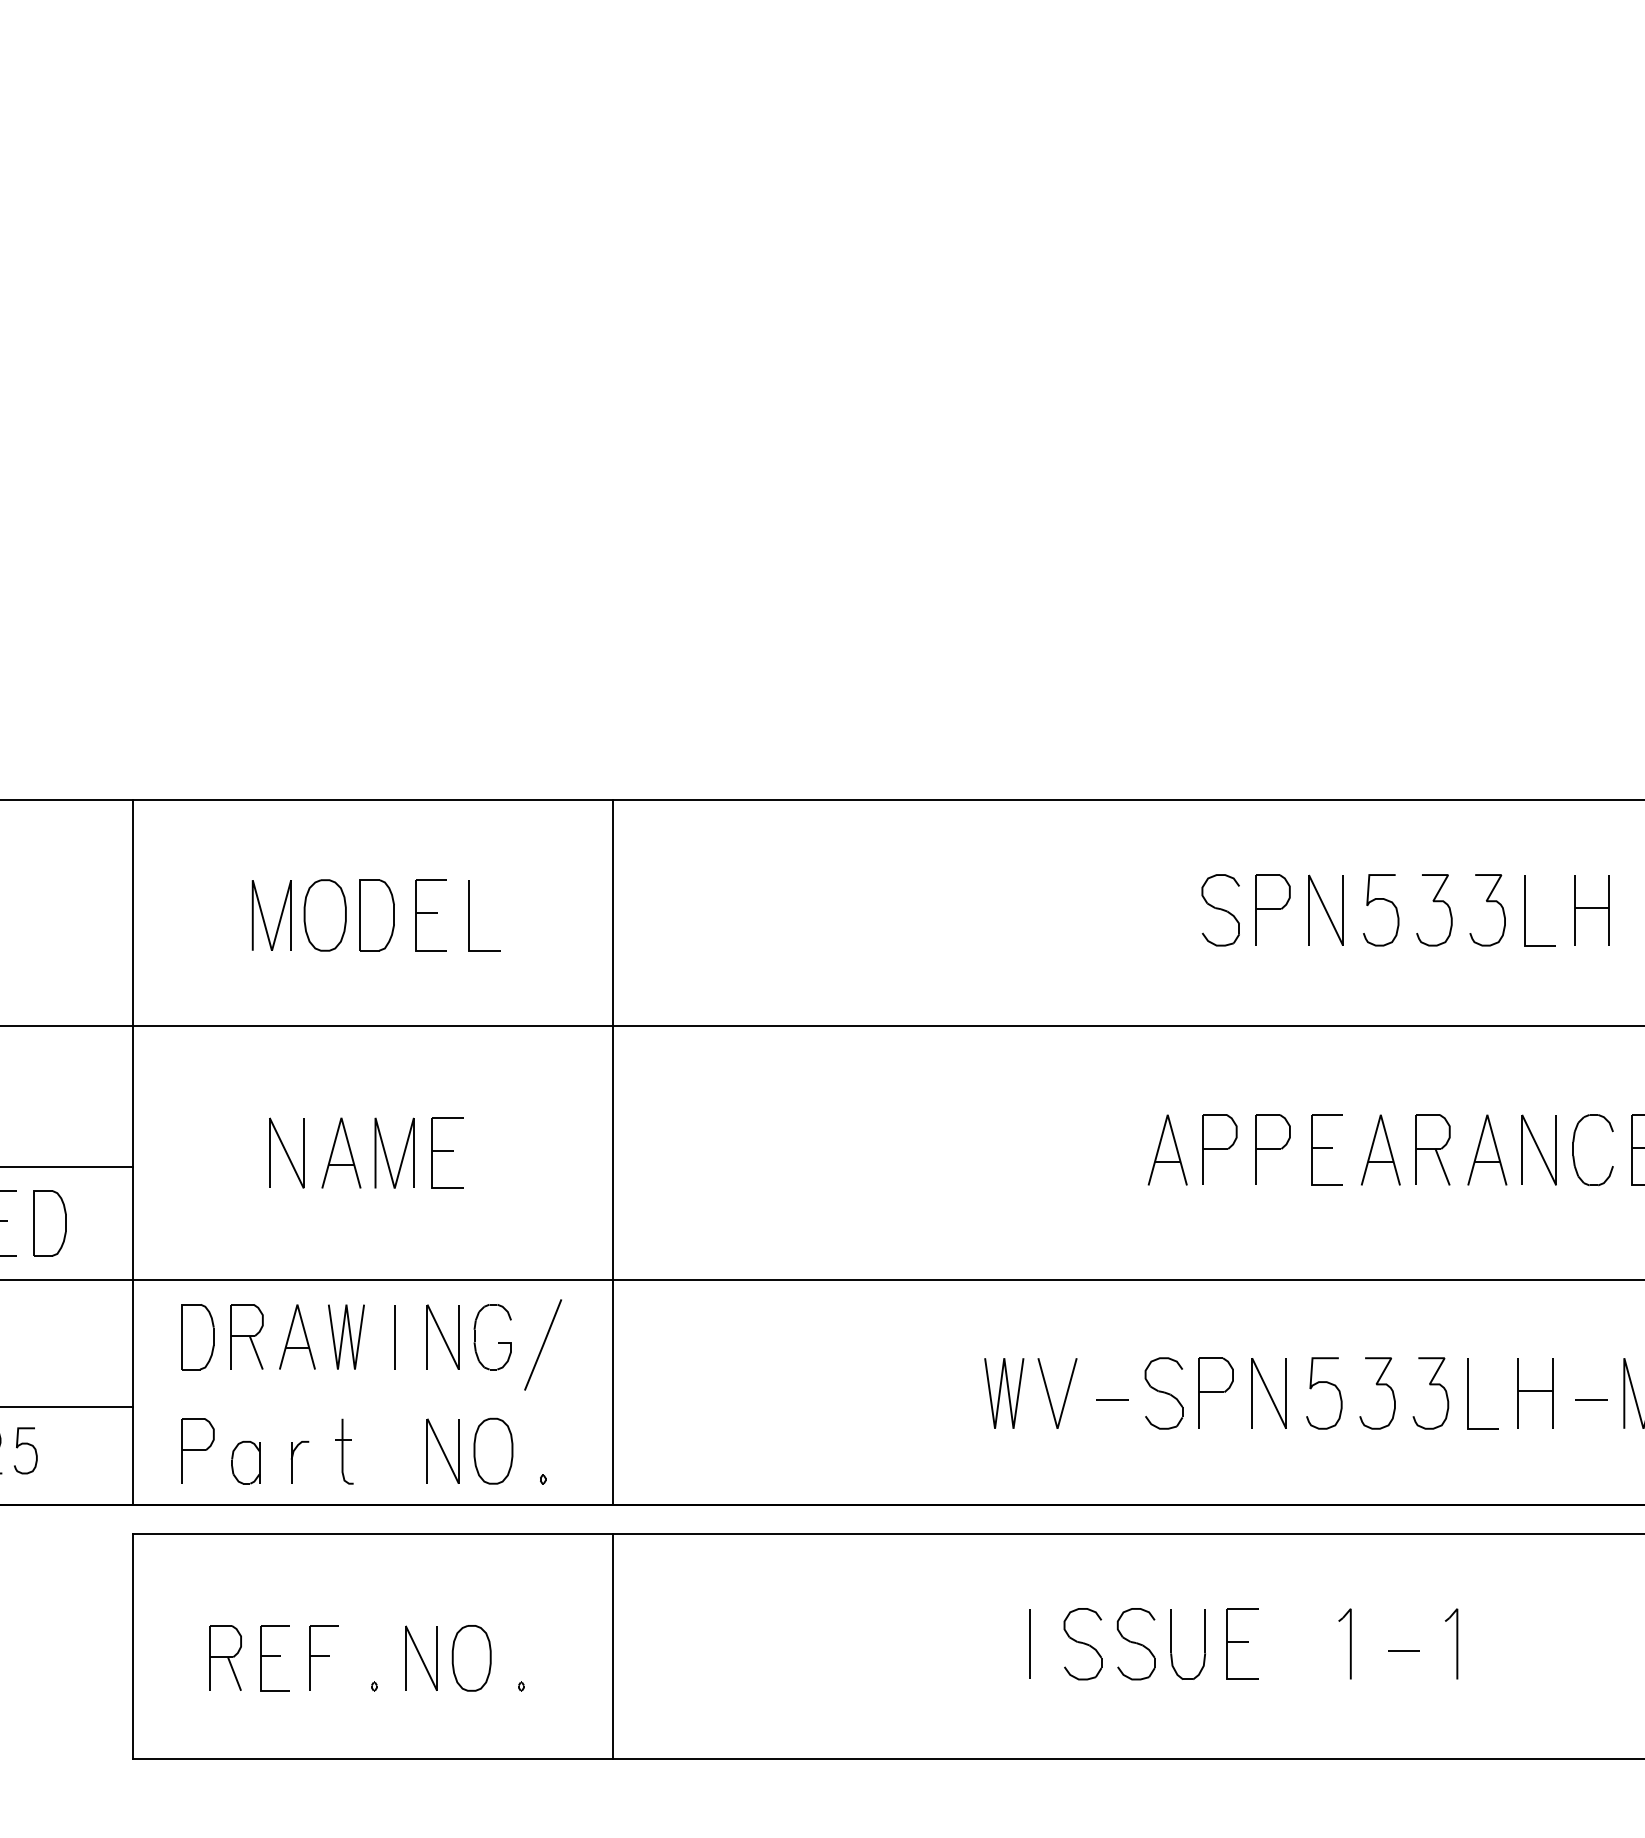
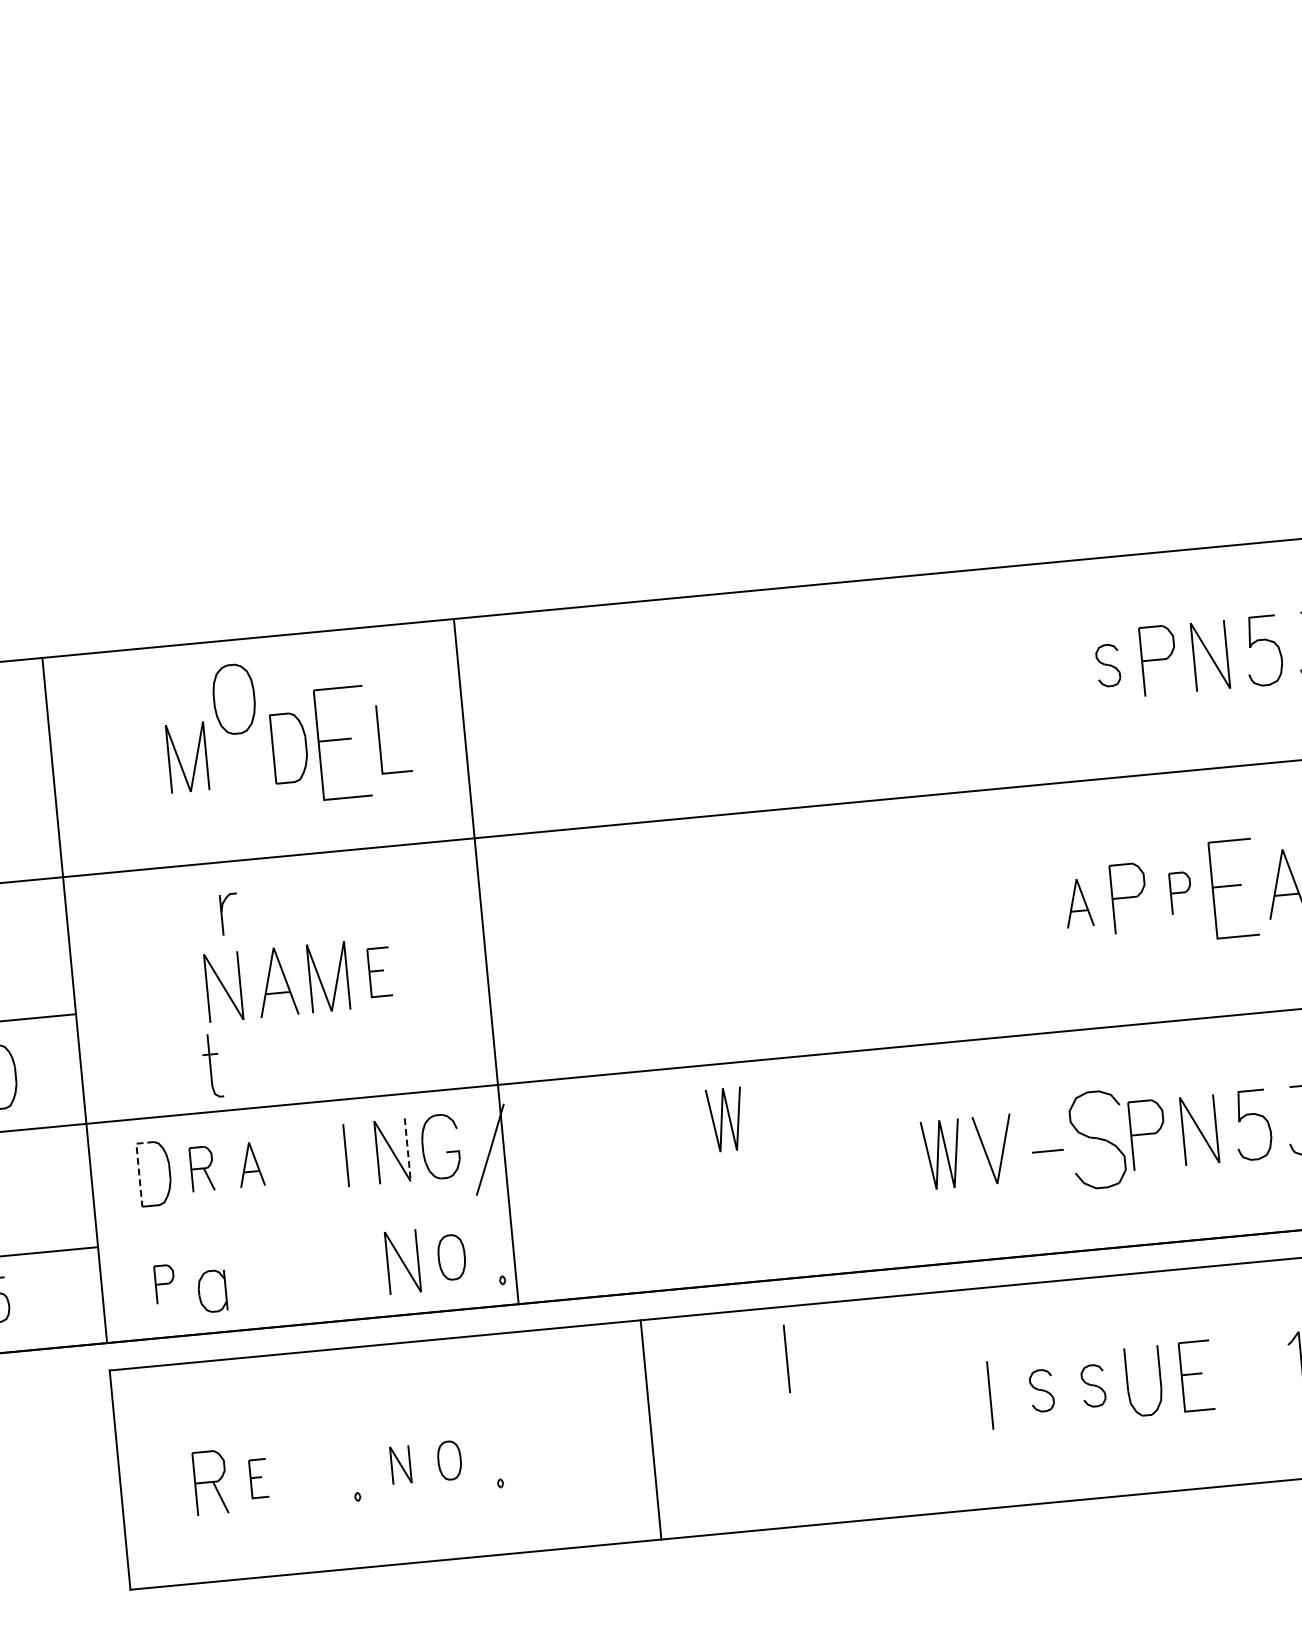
part: (1220, 910) -> (1108, 665), size x0.6
part: (324, 915) -> (233, 699), moved
part: (430, 915) -> (341, 743), size x1.6
part: (1167, 1149) -> (1078, 902), size x0.7
part: (1272, 1149) -> (1180, 893), size x0.6
part: (1326, 1149) -> (1232, 888), size x1.4
part: (447, 1152) -> (379, 971), size x0.7
line: (613, 1152) -> (486, 961), moved
line: (182, 1327) -> (138, 1165), solid -> dashed
part: (246, 1336) -> (201, 1168), size x0.7
part: (297, 1336) -> (251, 1164), size x0.7
line: (343, 1336) -> (722, 1119), moved
line: (458, 1337) -> (407, 1150), solid -> dashed
part: (1163, 1393) -> (1097, 1139), size x1.4
part: (197, 1450) -> (164, 1283), size x0.6
part: (493, 1450) -> (451, 1256), size x0.7
part: (344, 1451) -> (212, 1065), moved
part: (292, 1462) -> (222, 915), moved
line: (825, 1586) -> (786, 1358), added
part: (1082, 1644) -> (1041, 1391), size x0.6
part: (1135, 1644) -> (1092, 1386), size x0.6
line: (613, 1646) -> (651, 1429), moved
part: (323, 1657) -> (305, 1473), removed
part: (421, 1657) -> (400, 1464), size x0.6
part: (274, 1658) -> (258, 1478), size x0.6
part: (471, 1658) -> (449, 1460), size x0.6

